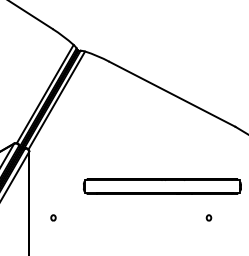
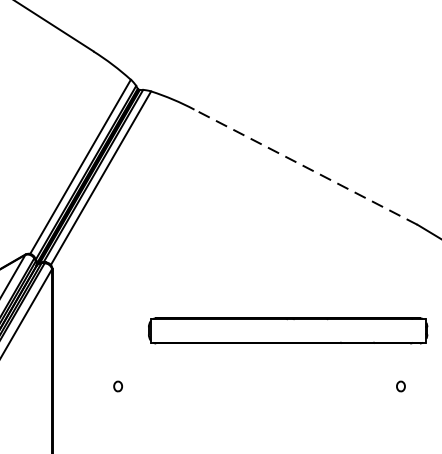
line: (172, 94) -> (306, 167), solid -> dashed
part: (53, 217) -> (118, 385), moved
part: (208, 217) -> (400, 385), moved

